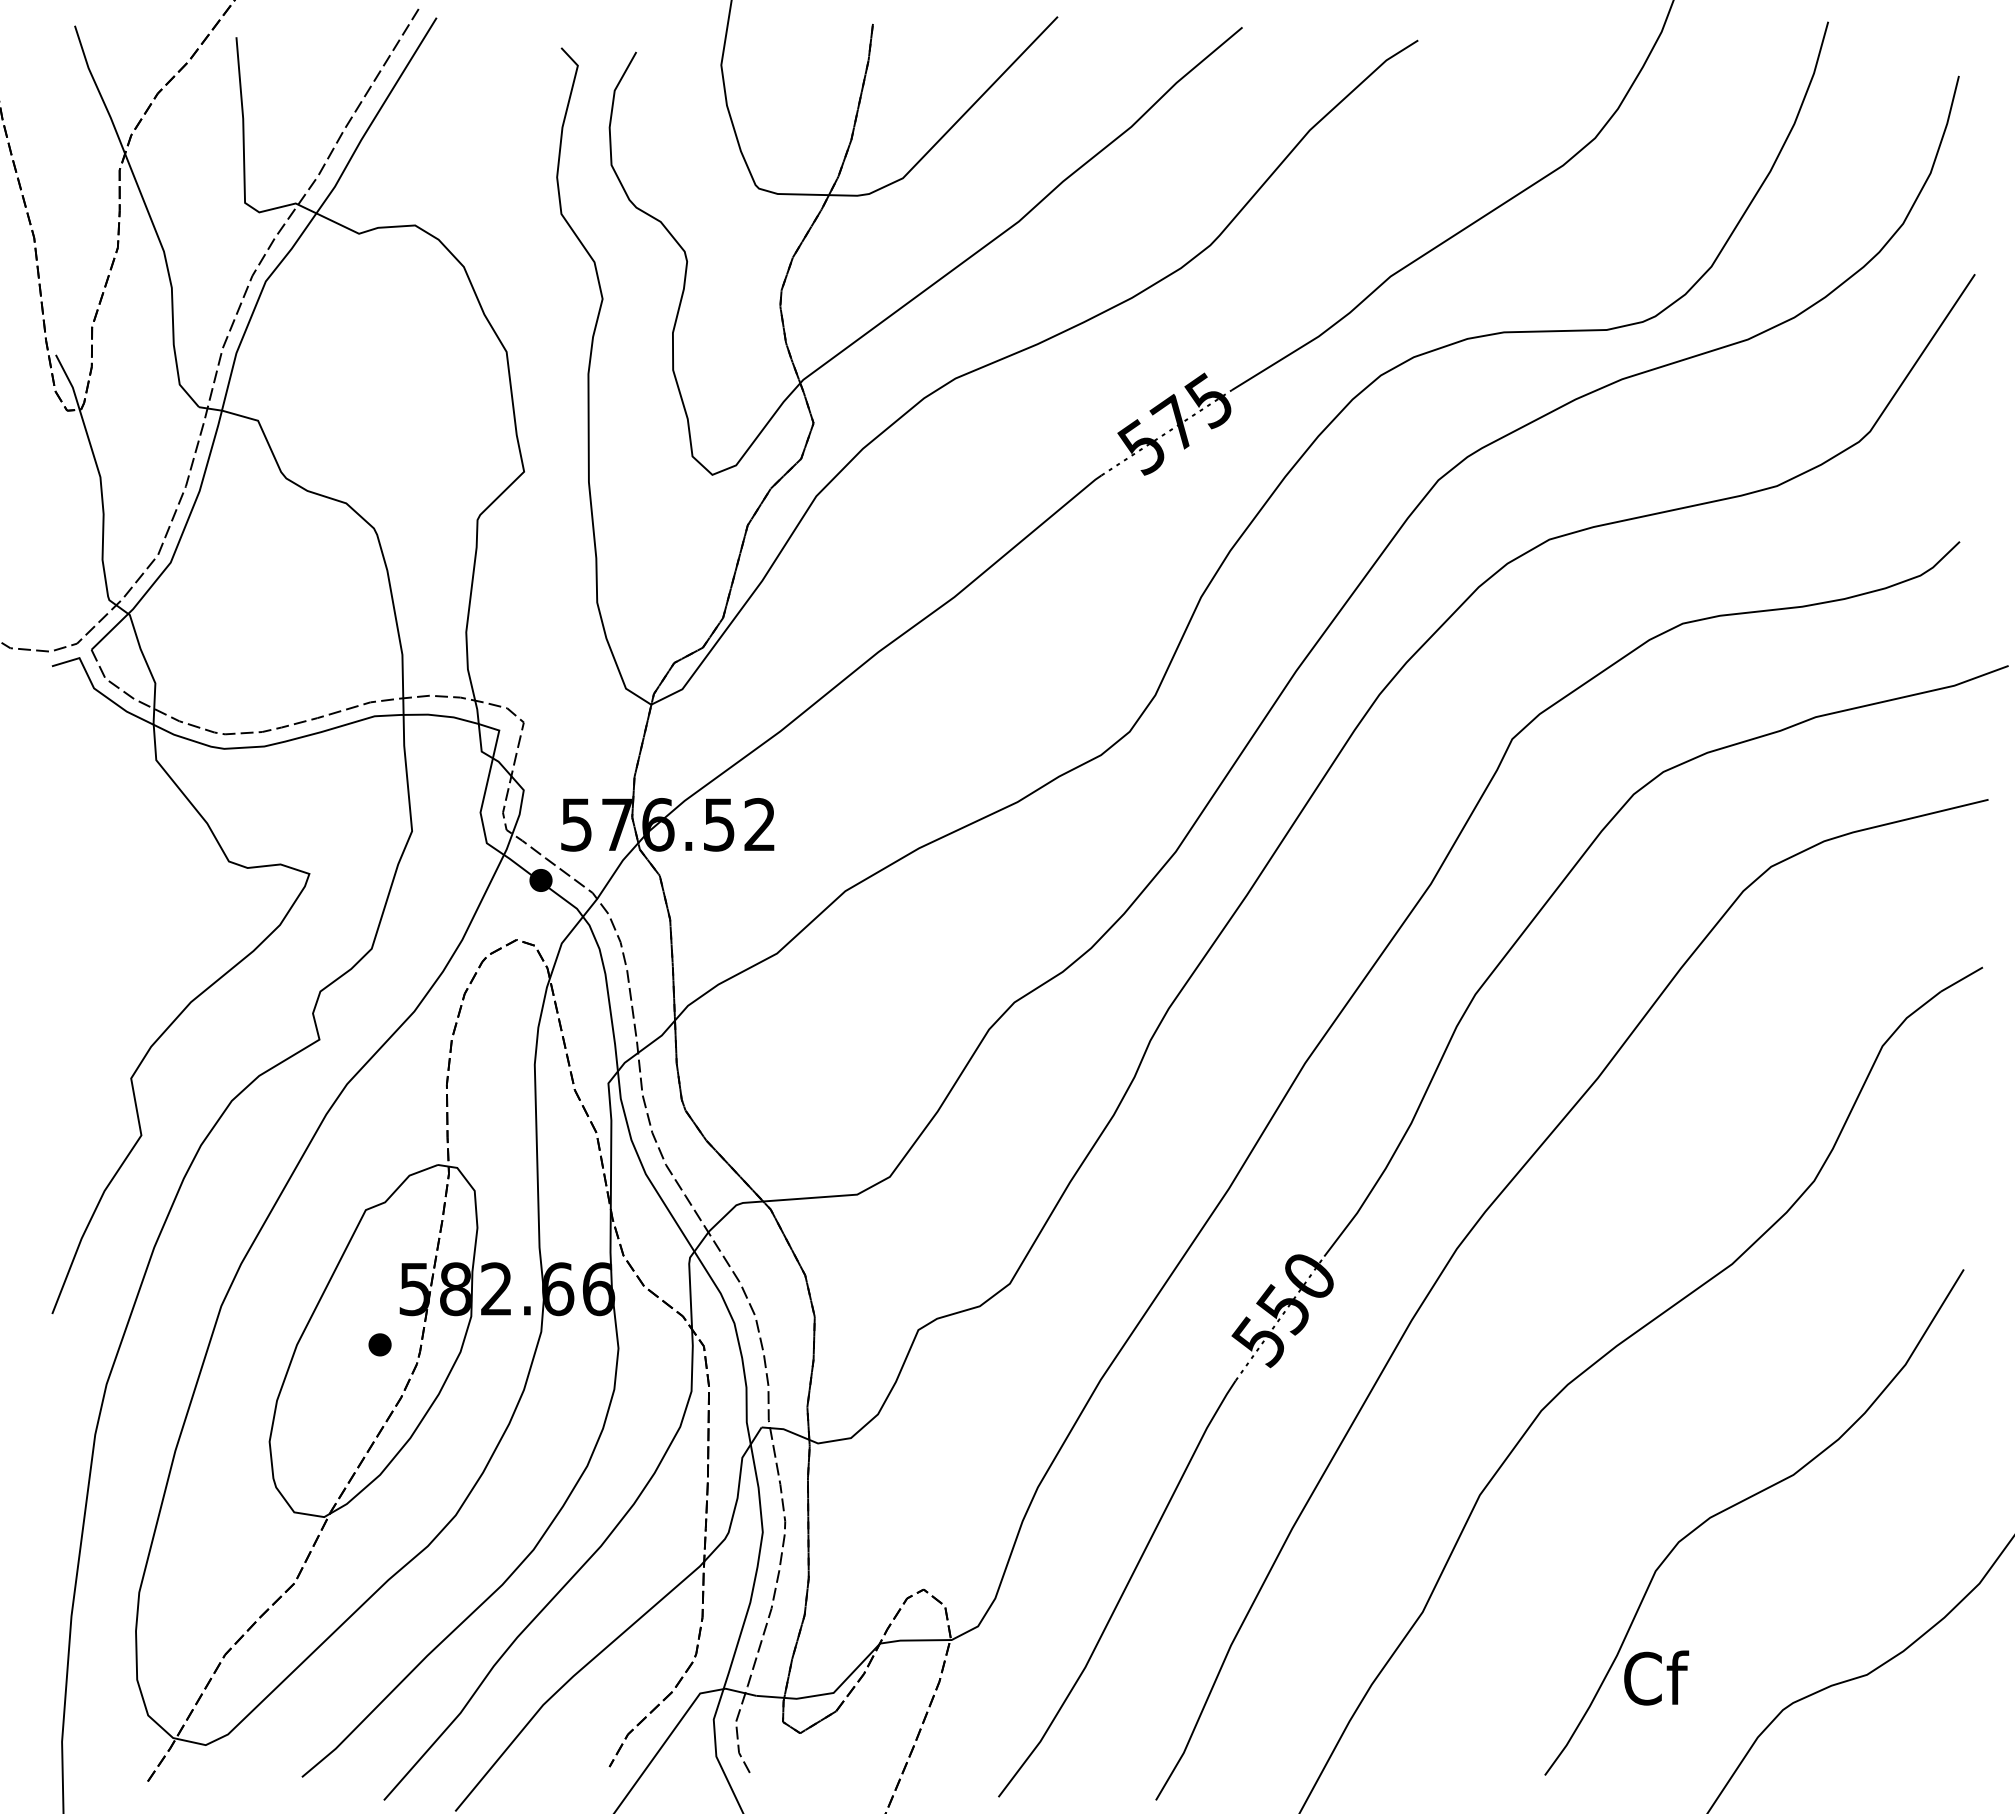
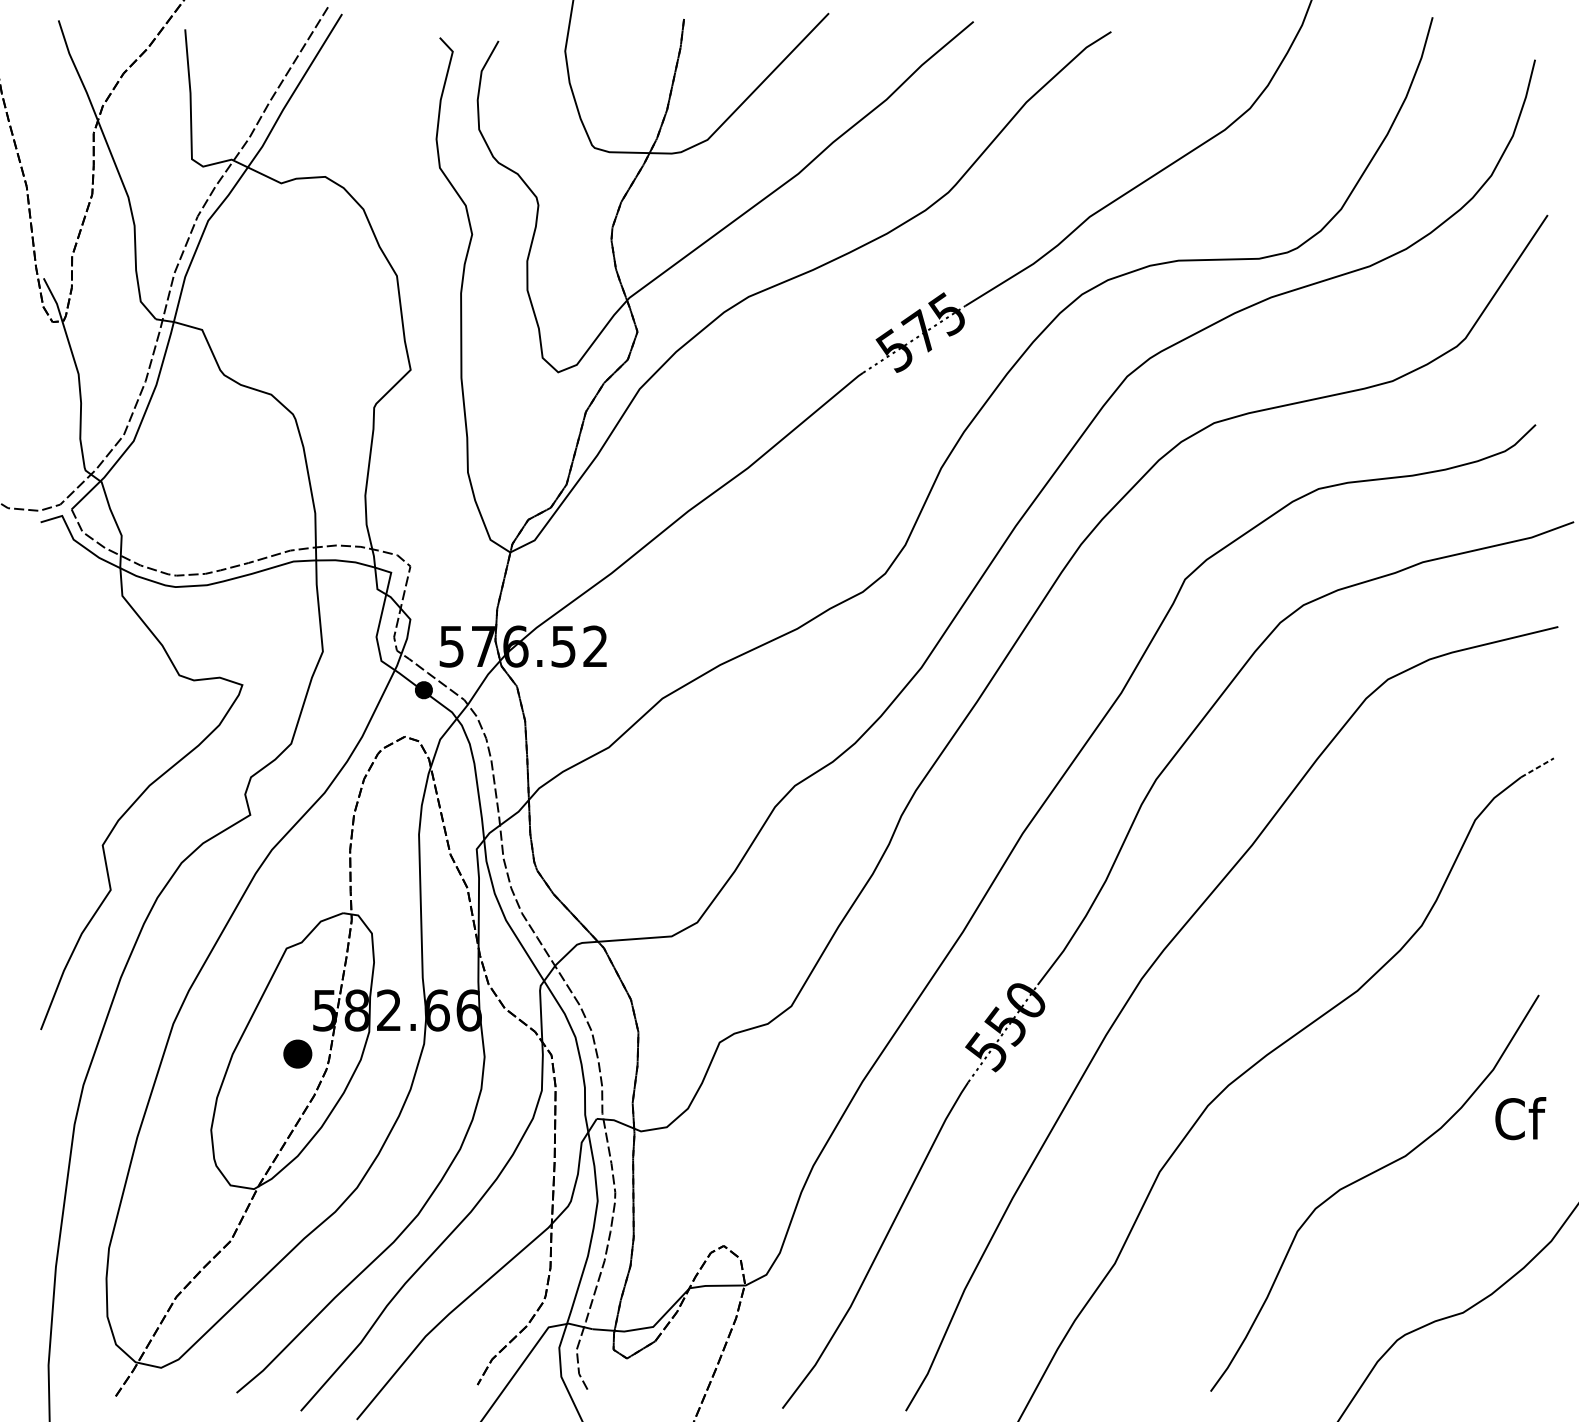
line: (1962, 979) -> (1537, 767), solid -> dashed
part: (379, 1344) -> (297, 1053), size x1.6
text: (1656, 1677) -> (1520, 1118), moved

